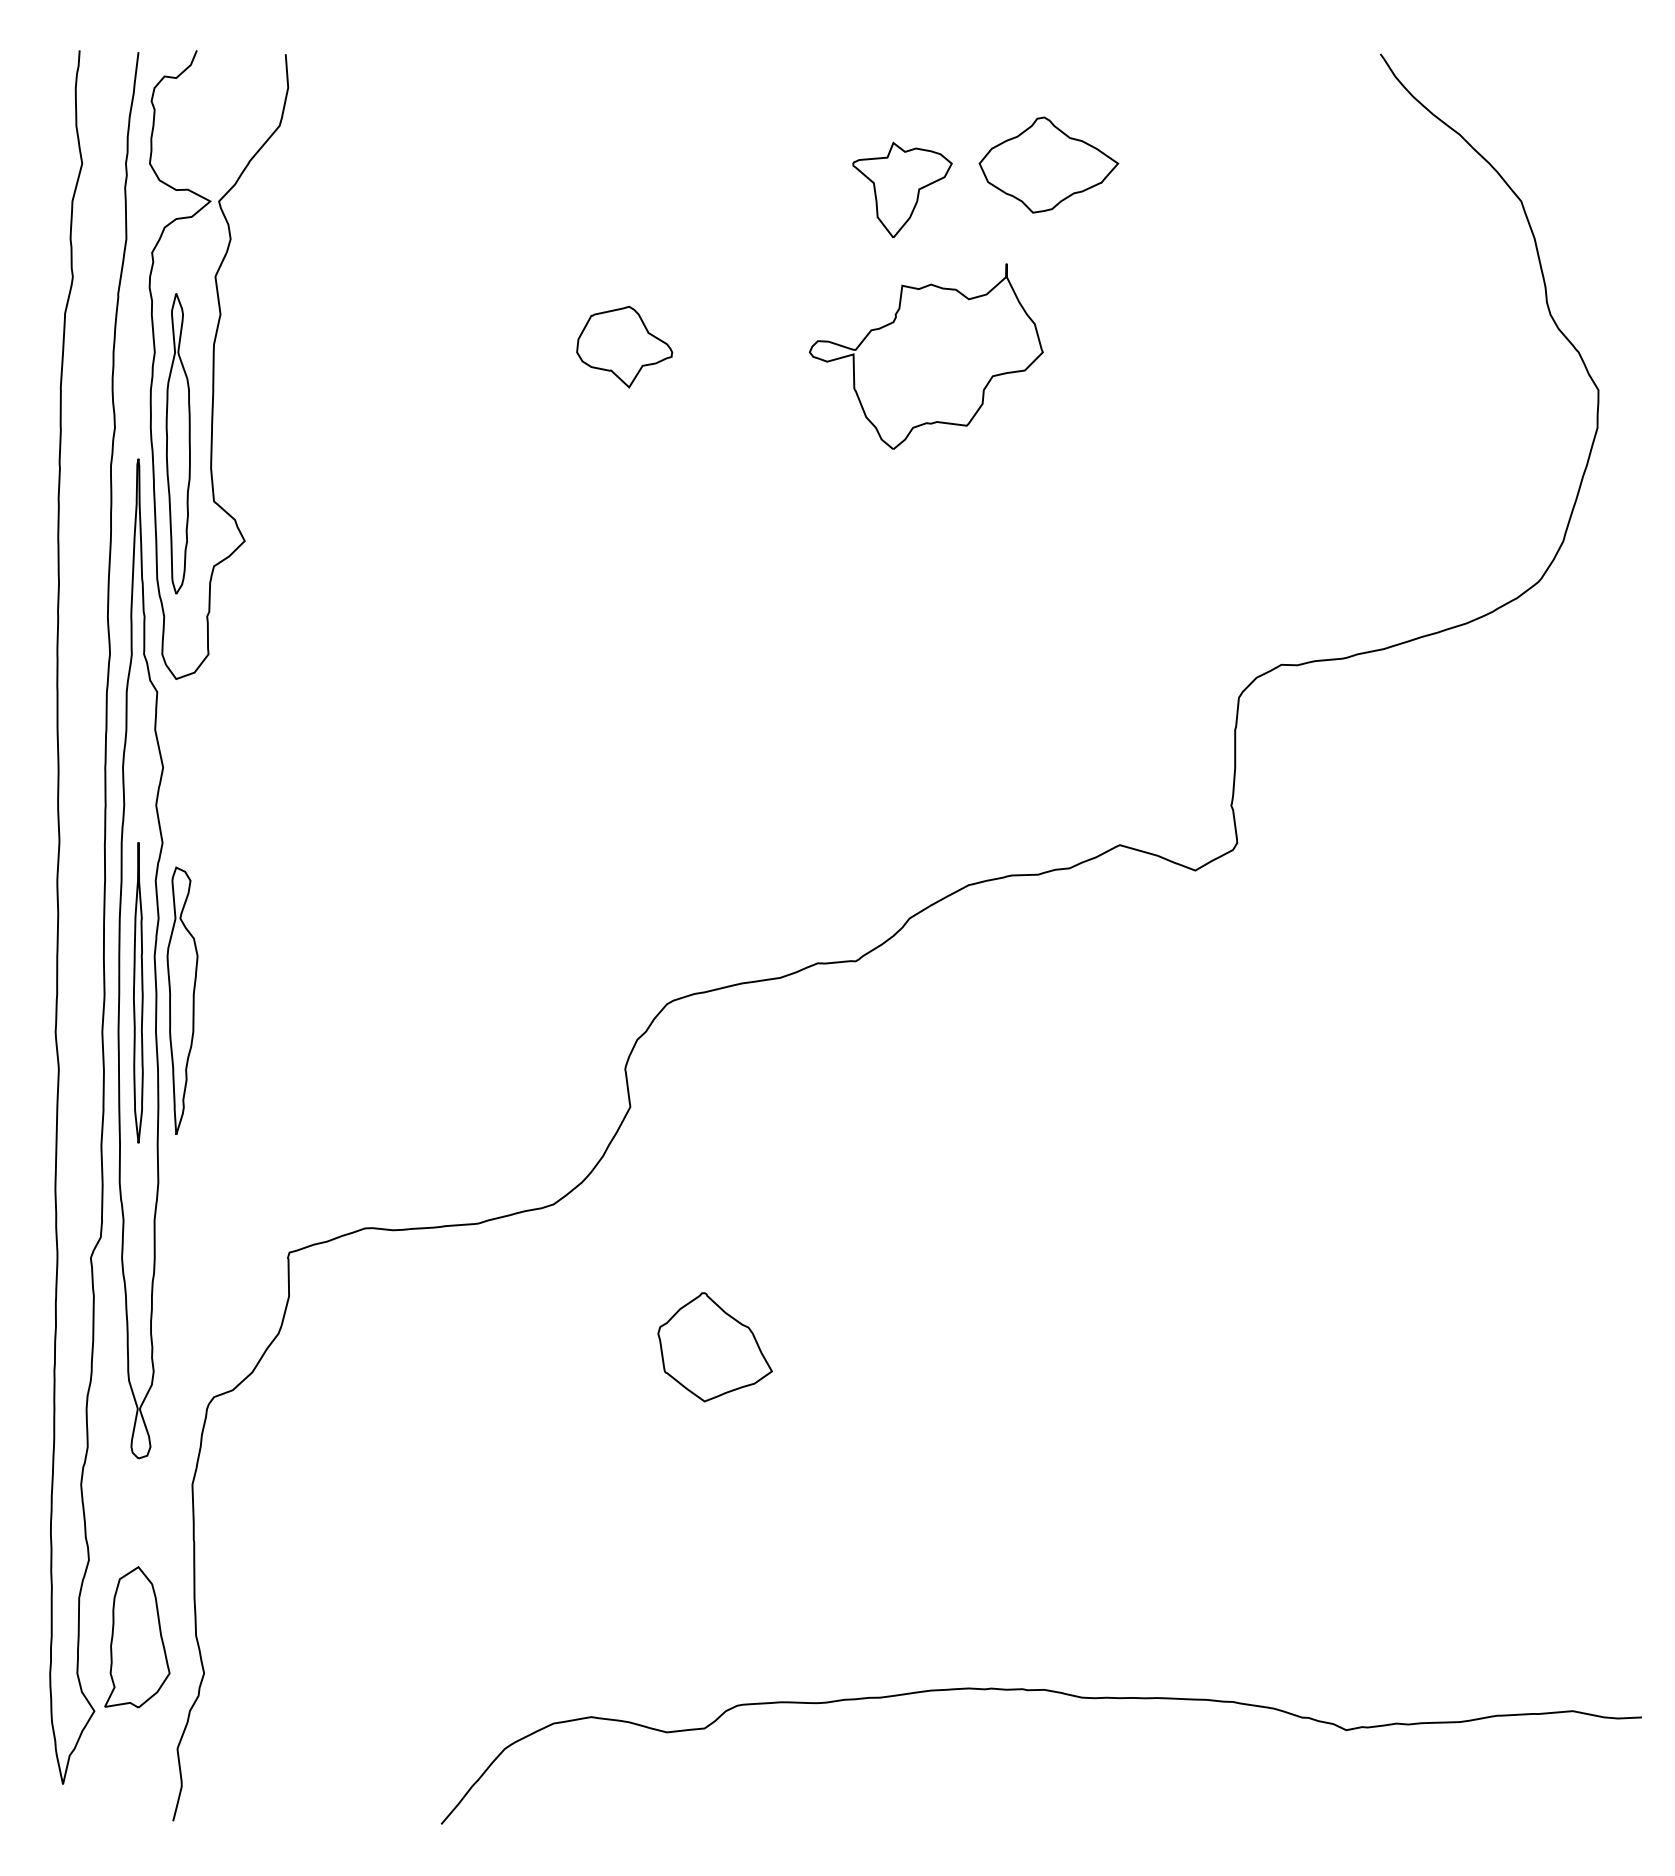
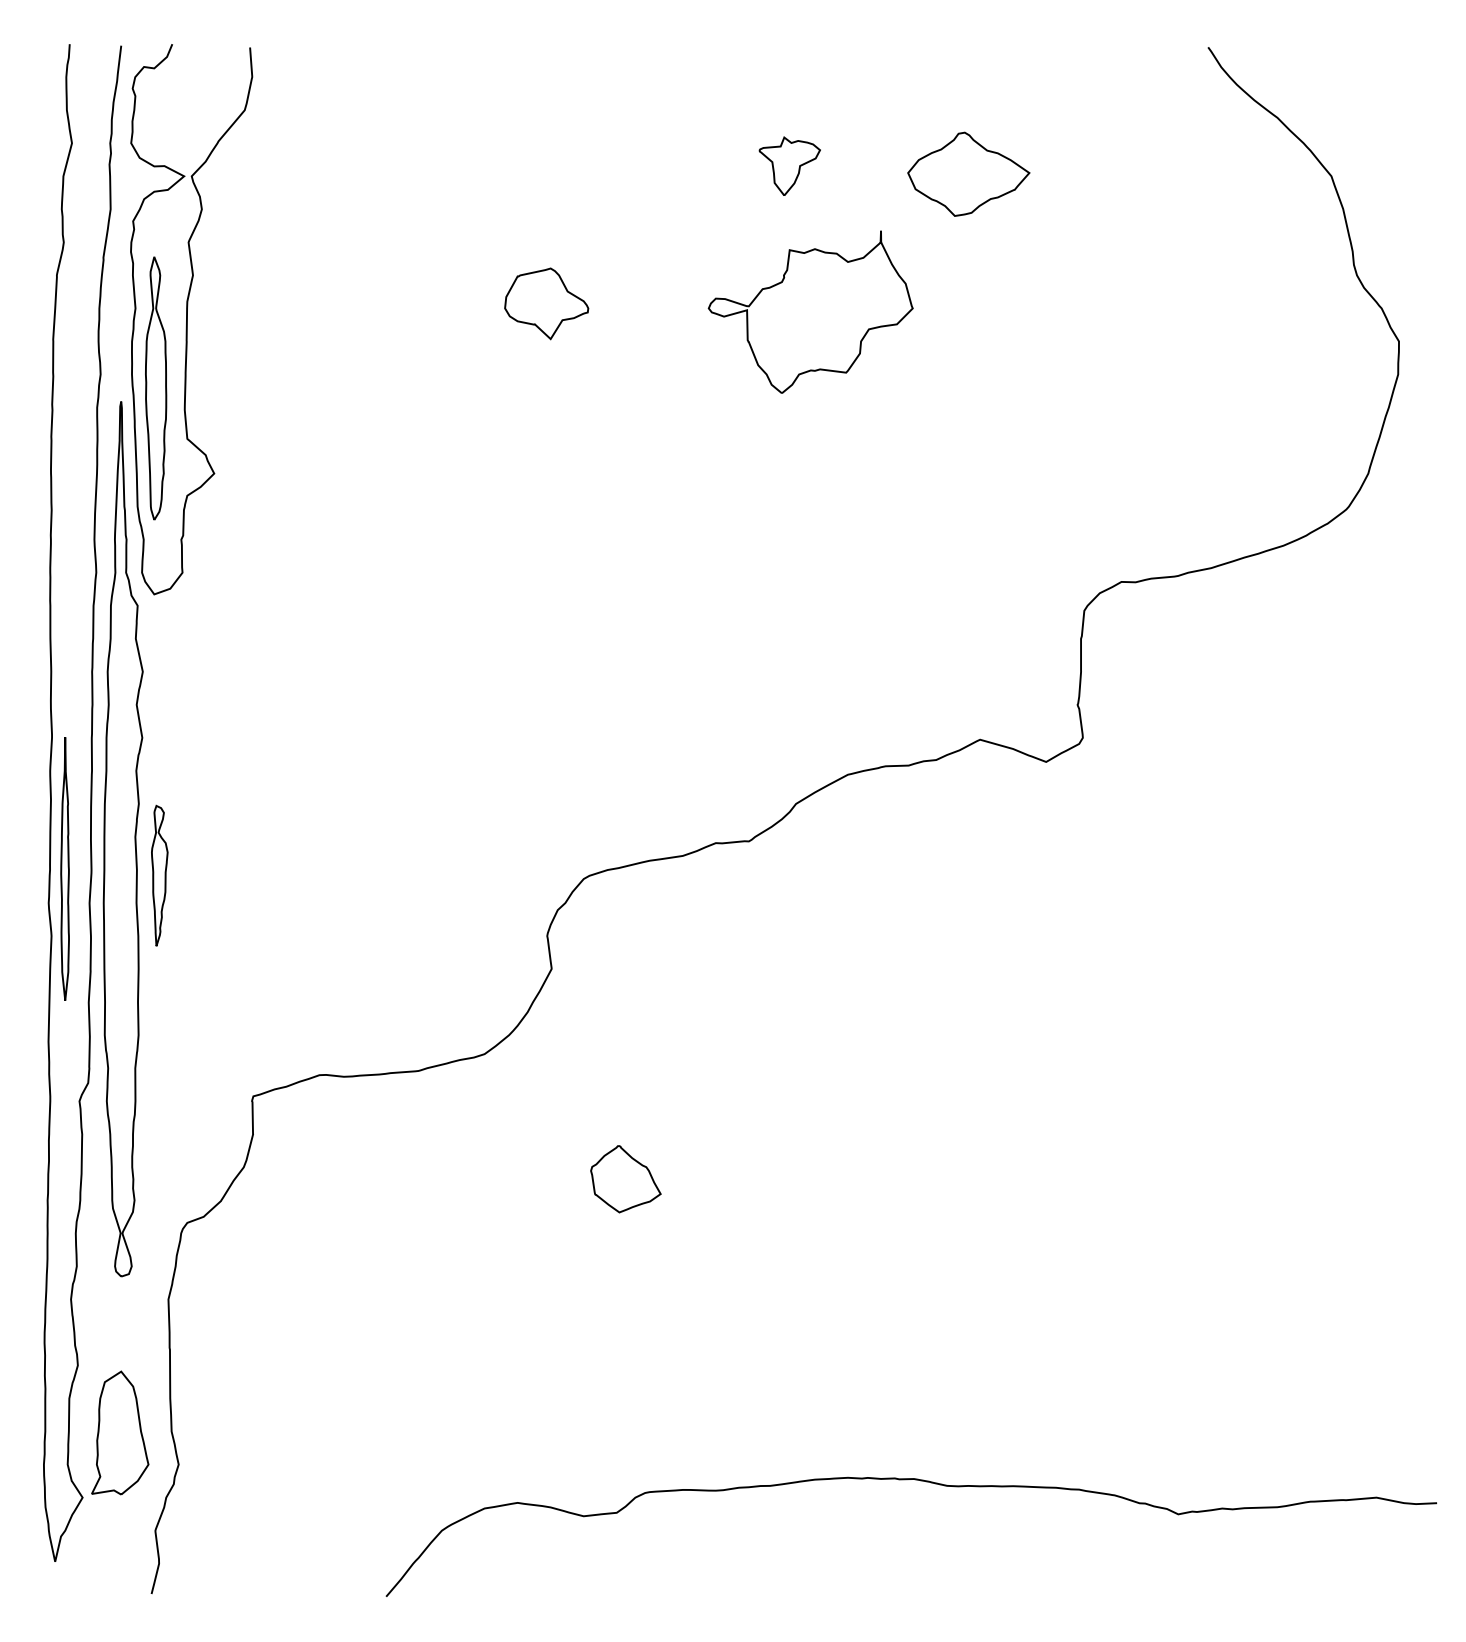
part: (1048, 164) -> (968, 173), moved
part: (902, 189) -> (789, 165), size x0.7
part: (138, 992) -> (65, 868), moved
part: (182, 1000) -> (159, 875), size x0.6
part: (714, 1347) -> (625, 1179), size x0.7

